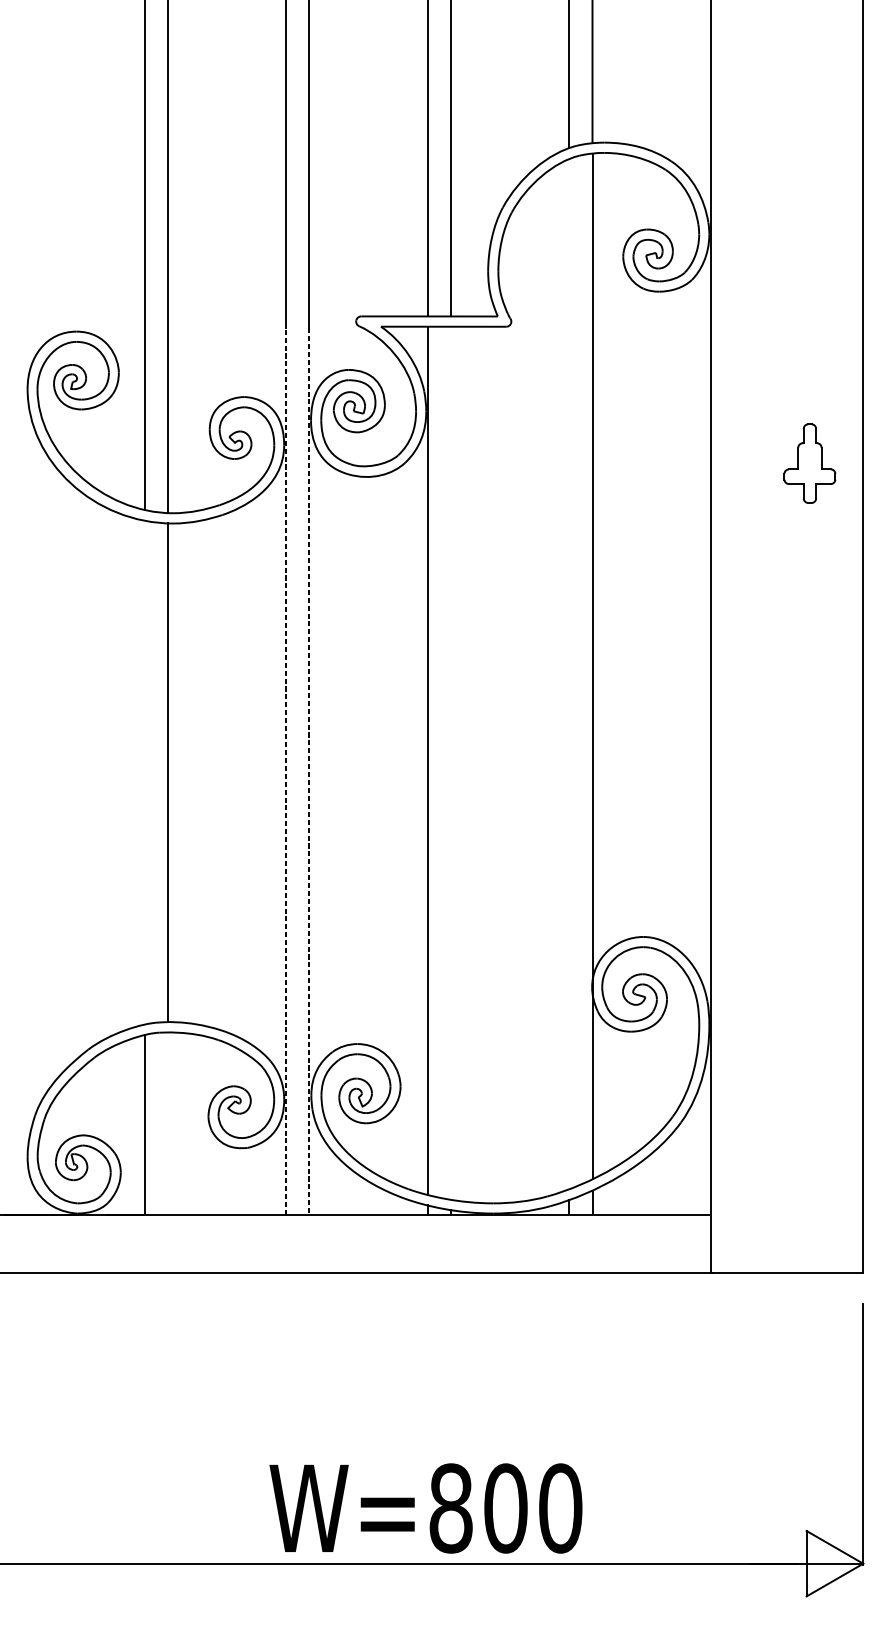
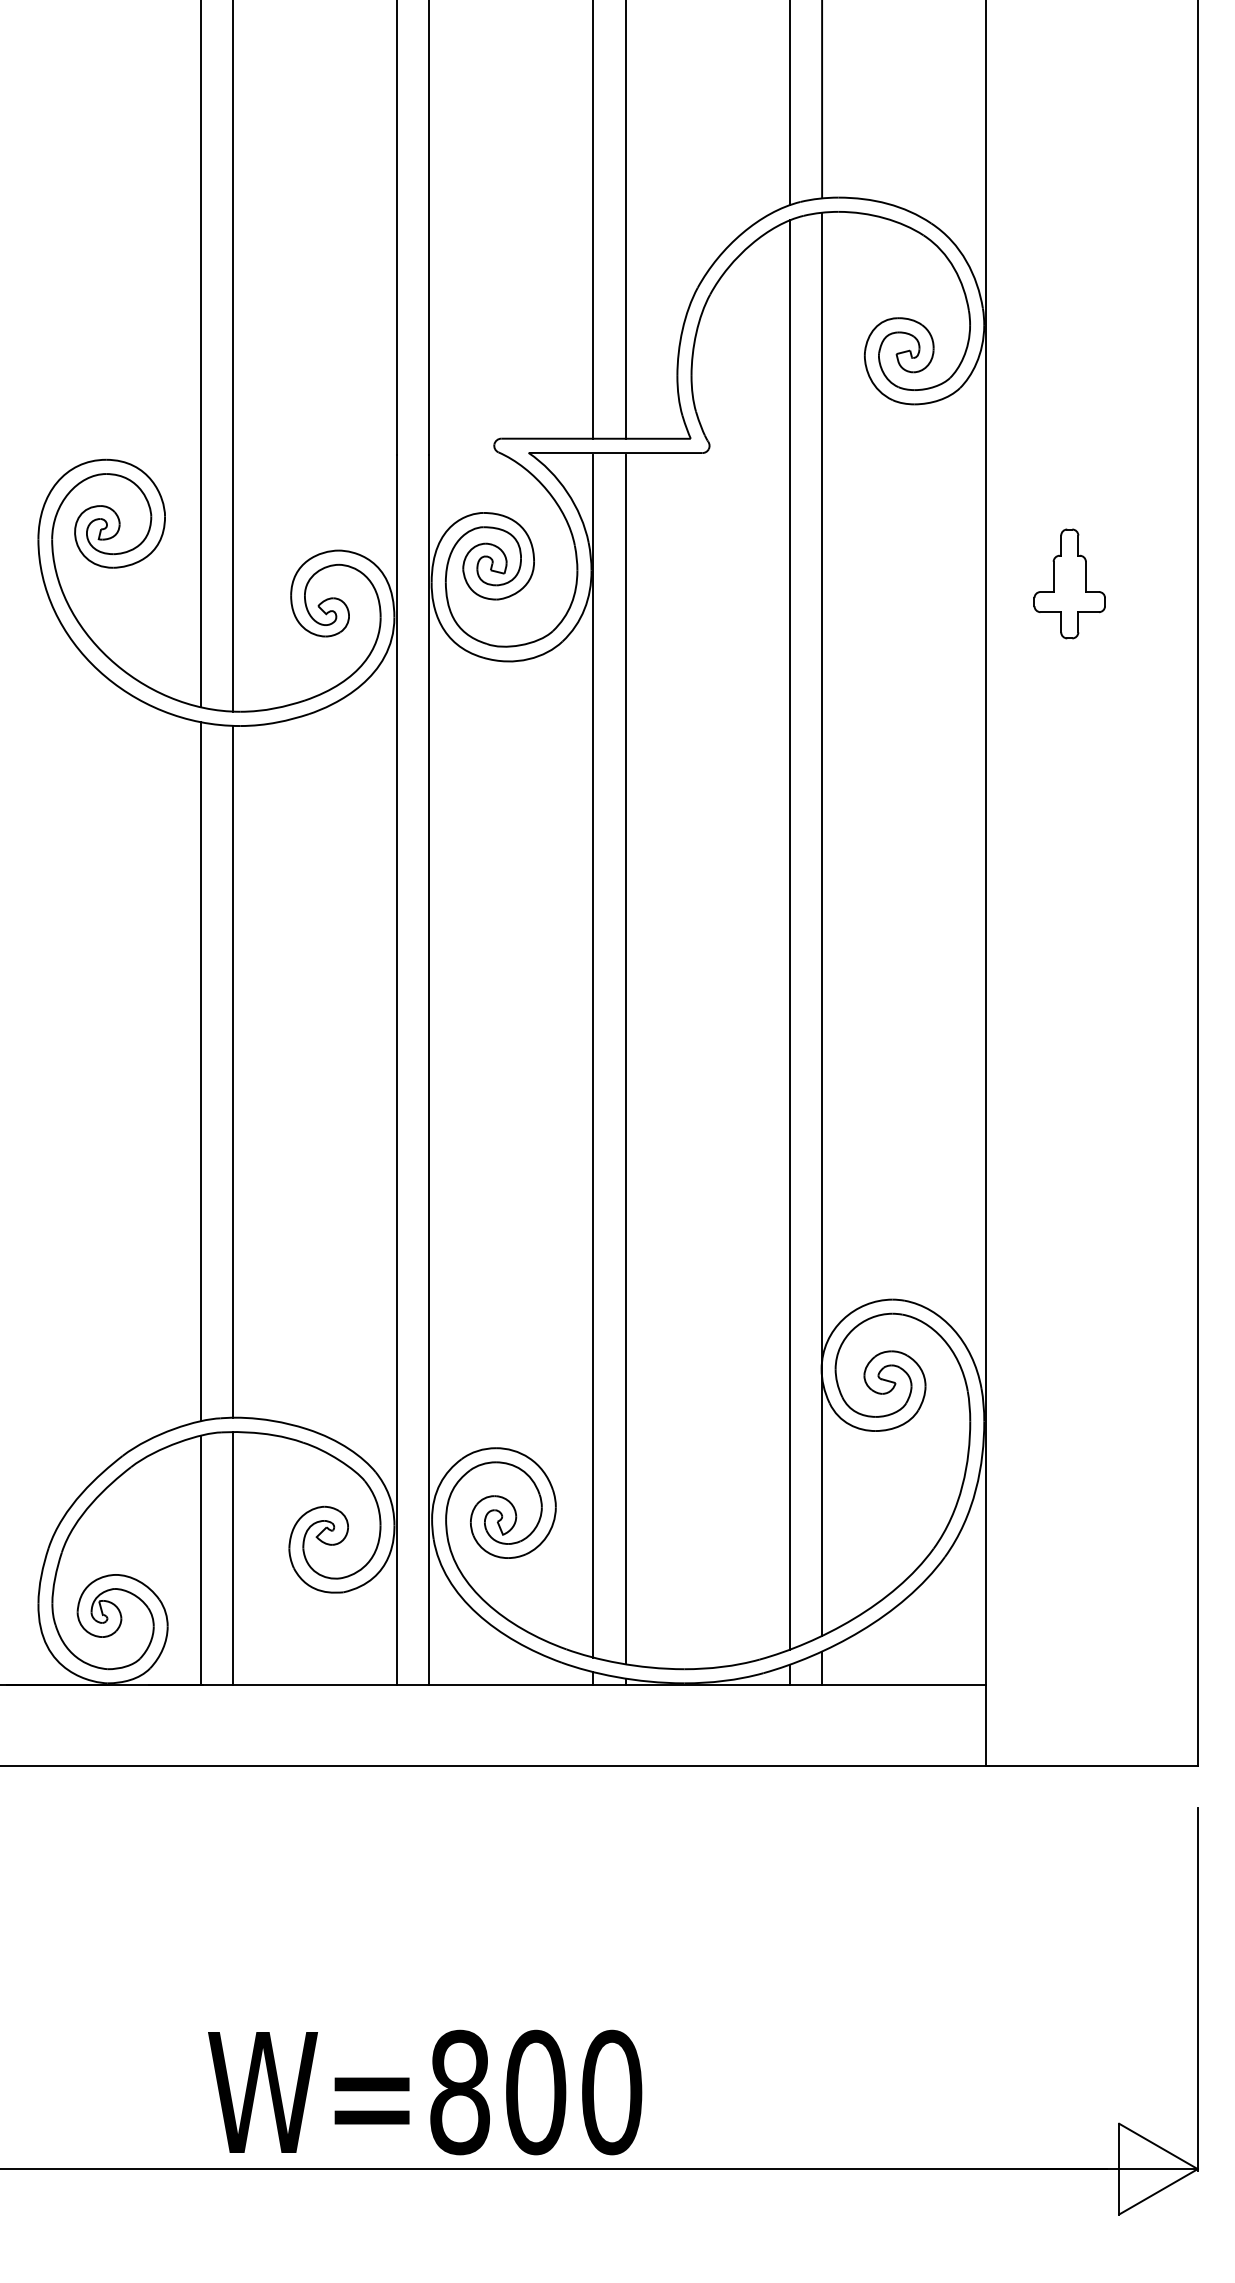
part: (809, 463) -> (1069, 583), moved
line: (568, 673) -> (789, 934), added
line: (450, 763) -> (625, 1059), added
line: (286, 771) -> (397, 1069), dashed -> solid
line: (309, 771) -> (429, 1070), dashed -> solid
line: (144, 772) -> (200, 1071), added
line: (168, 1123) -> (233, 1558), added
text: (426, 1508) -> (425, 2092), moved

